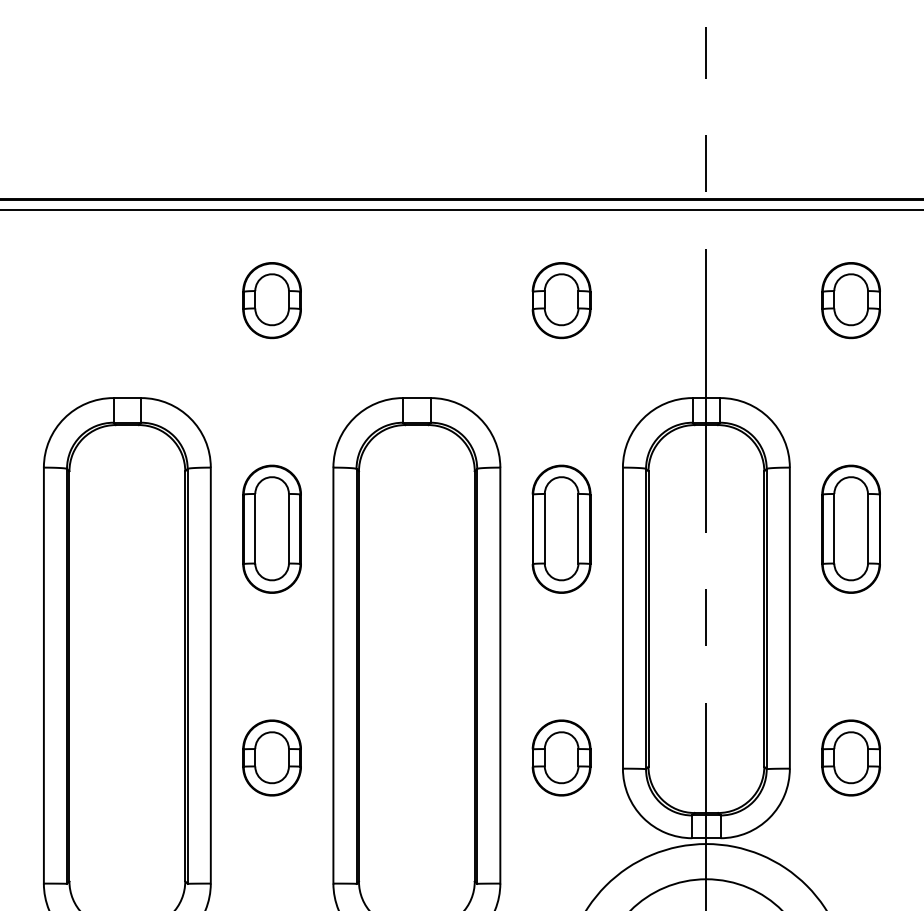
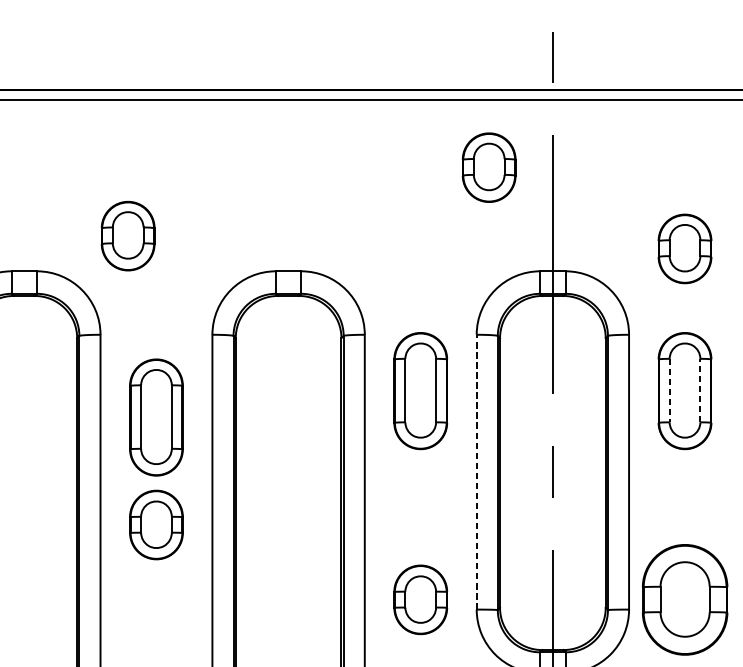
part: (271, 300) -> (127, 236), moved
part: (561, 300) -> (489, 167), moved
part: (850, 300) -> (684, 248), moved
part: (271, 528) -> (155, 416), moved
line: (834, 528) -> (669, 390), solid -> dashed
line: (867, 528) -> (699, 390), solid -> dashed
line: (622, 618) -> (476, 472), solid -> dashed
part: (271, 757) -> (155, 524), moved
part: (850, 757) -> (684, 599), size x1.6

